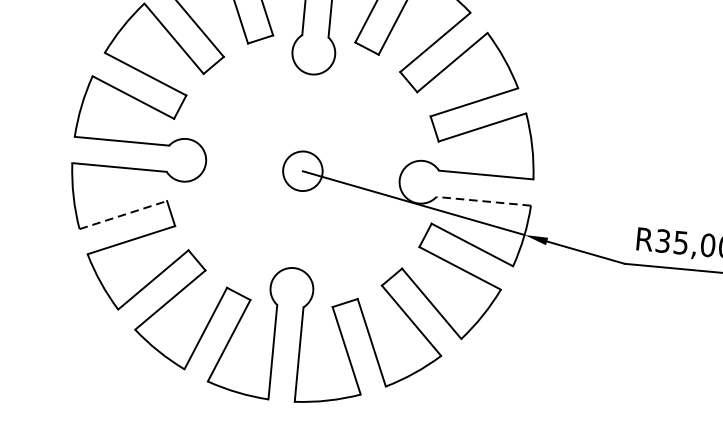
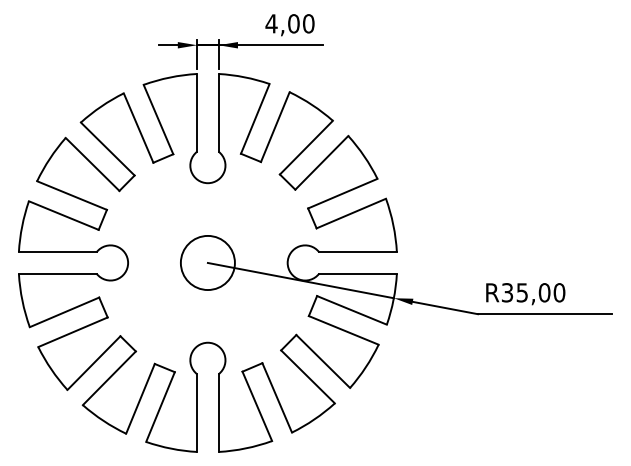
circle: (302, 170) -> (207, 262), size x1.67
line: (484, 200) -> (358, 273), dashed -> solid
line: (123, 215) -> (64, 312), dashed -> solid

